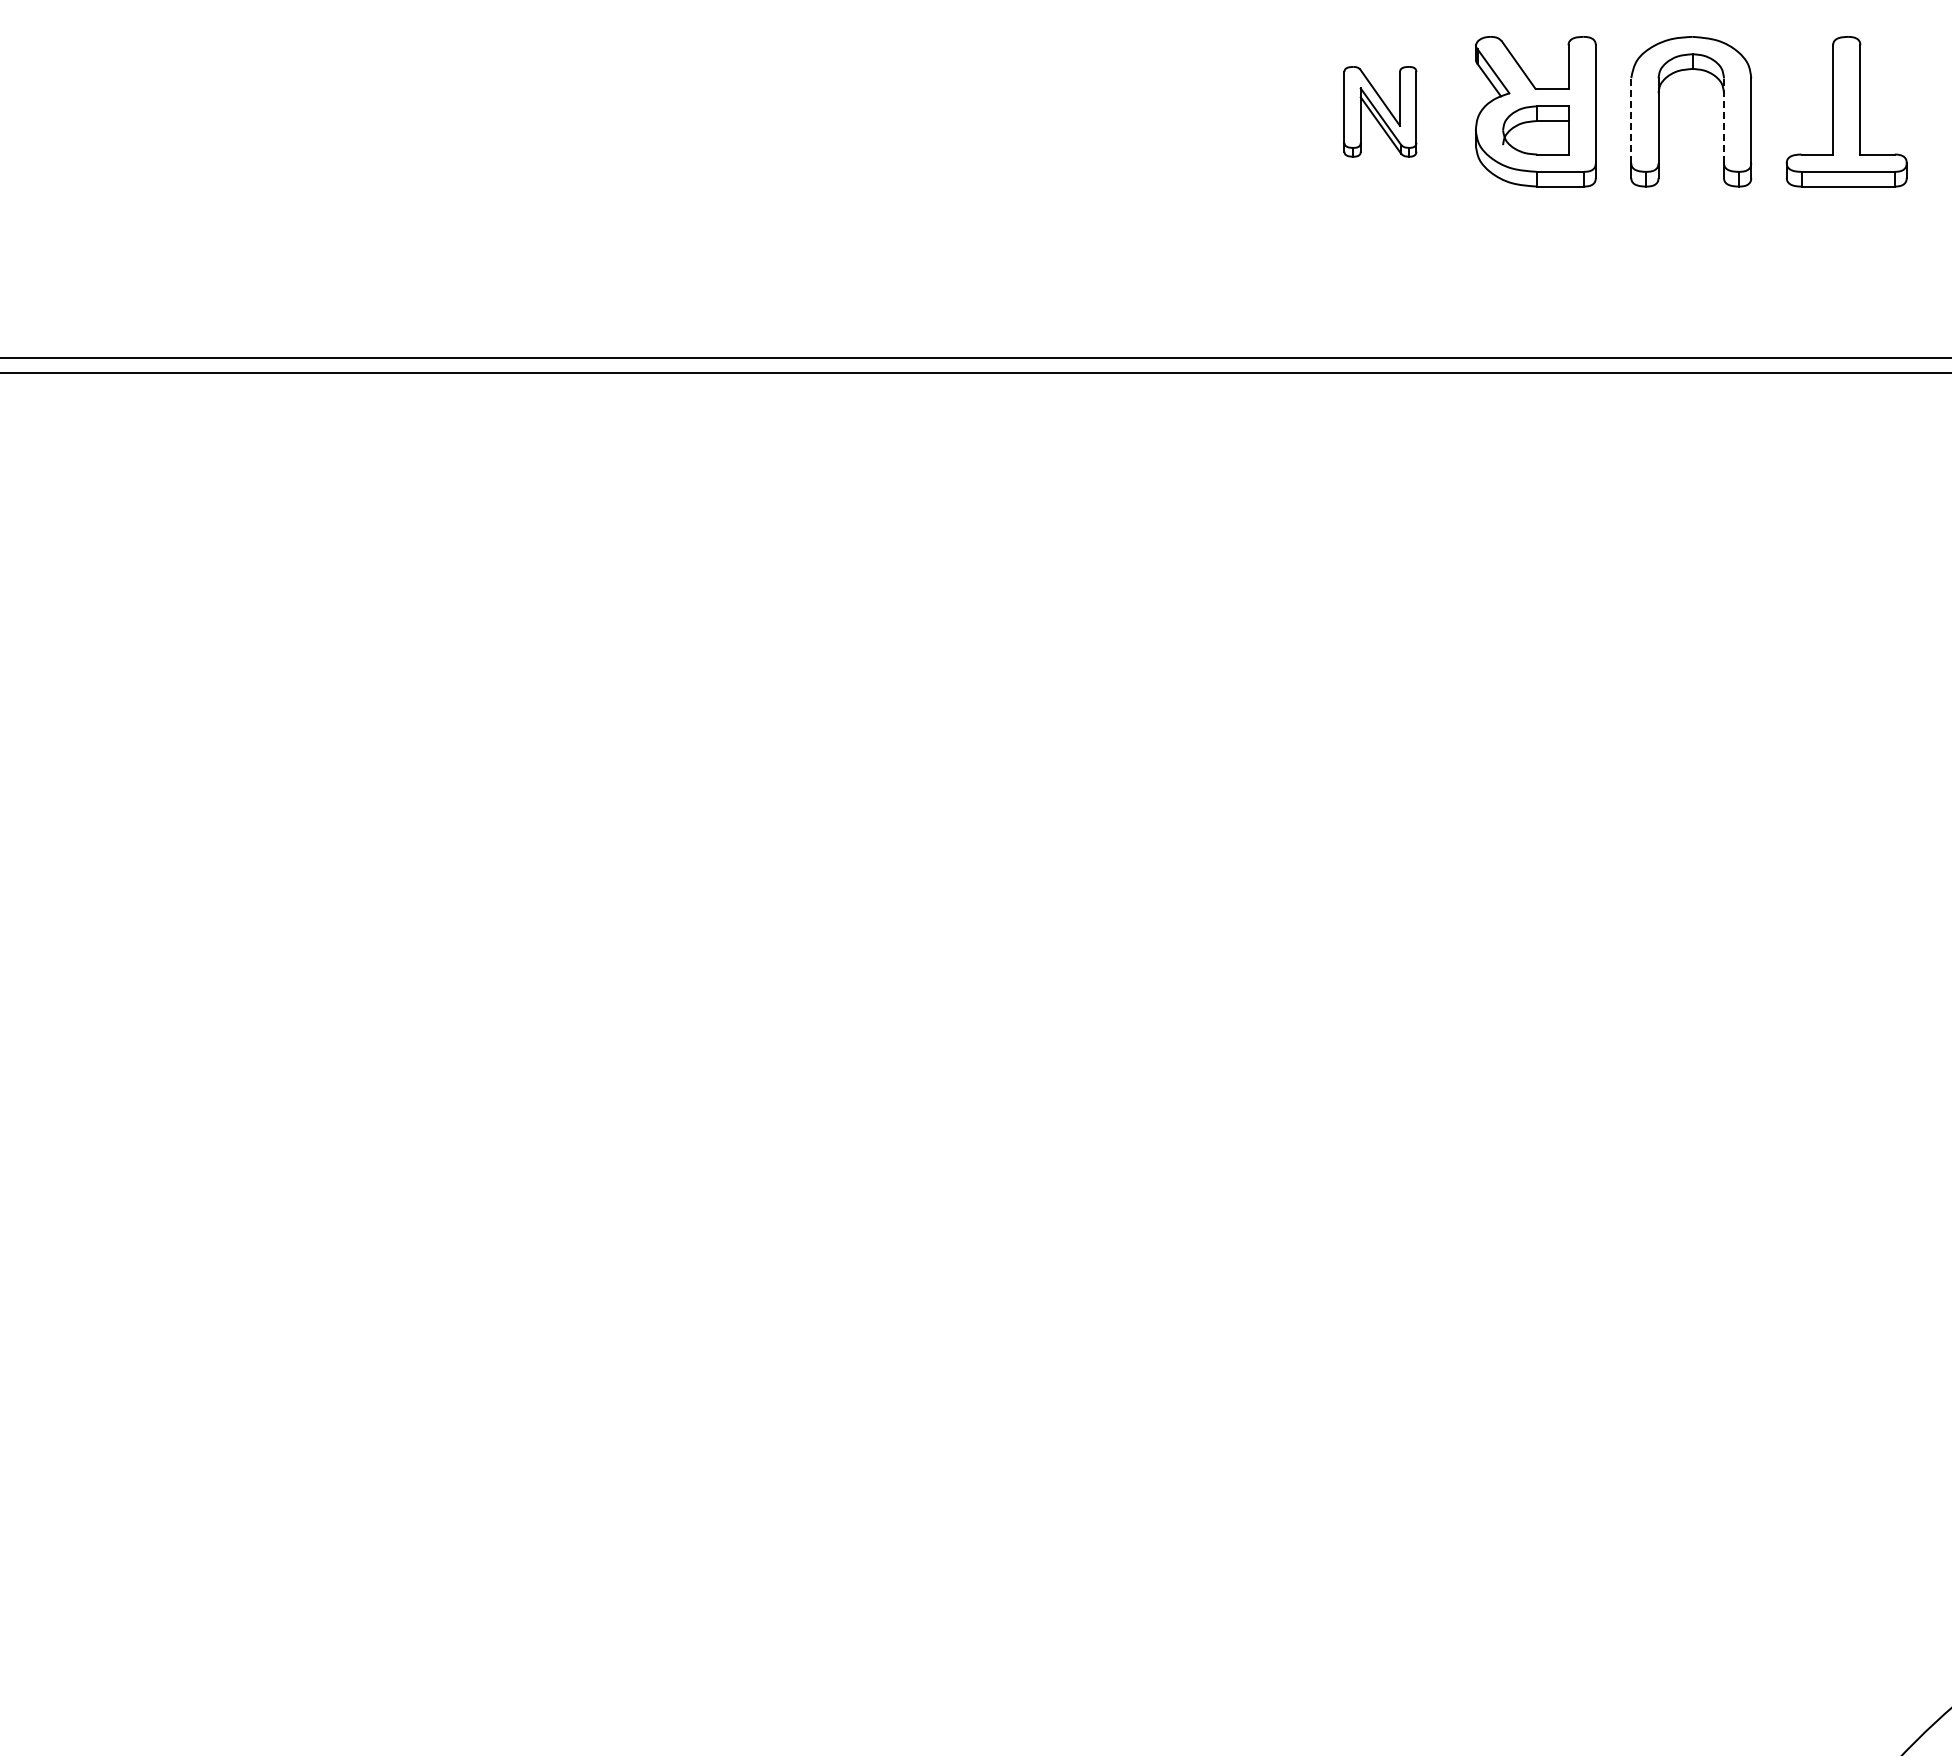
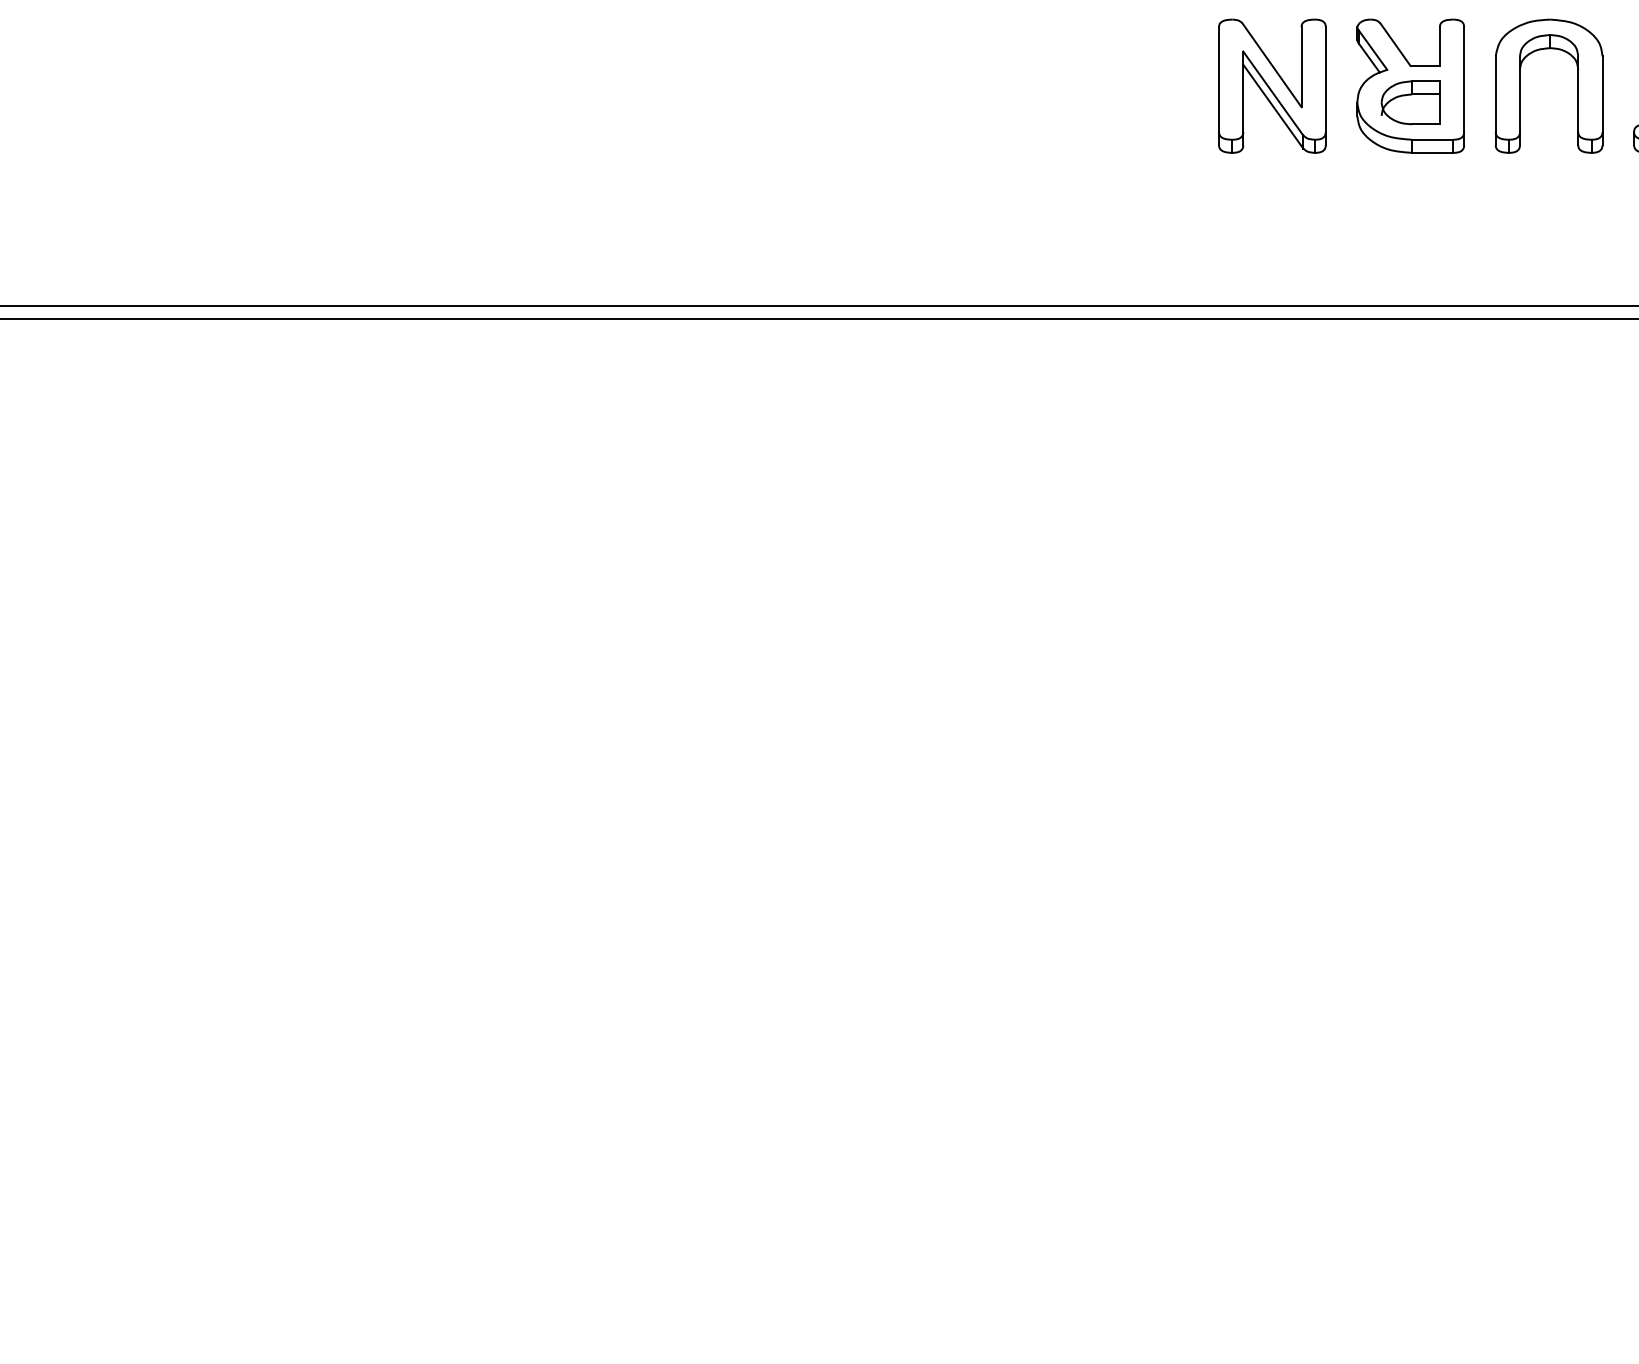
part: (1380, 111) -> (1272, 86), size x1.67
line: (1631, 120) -> (1495, 94), dashed -> solid
line: (1724, 120) -> (1578, 94), dashed -> solid

